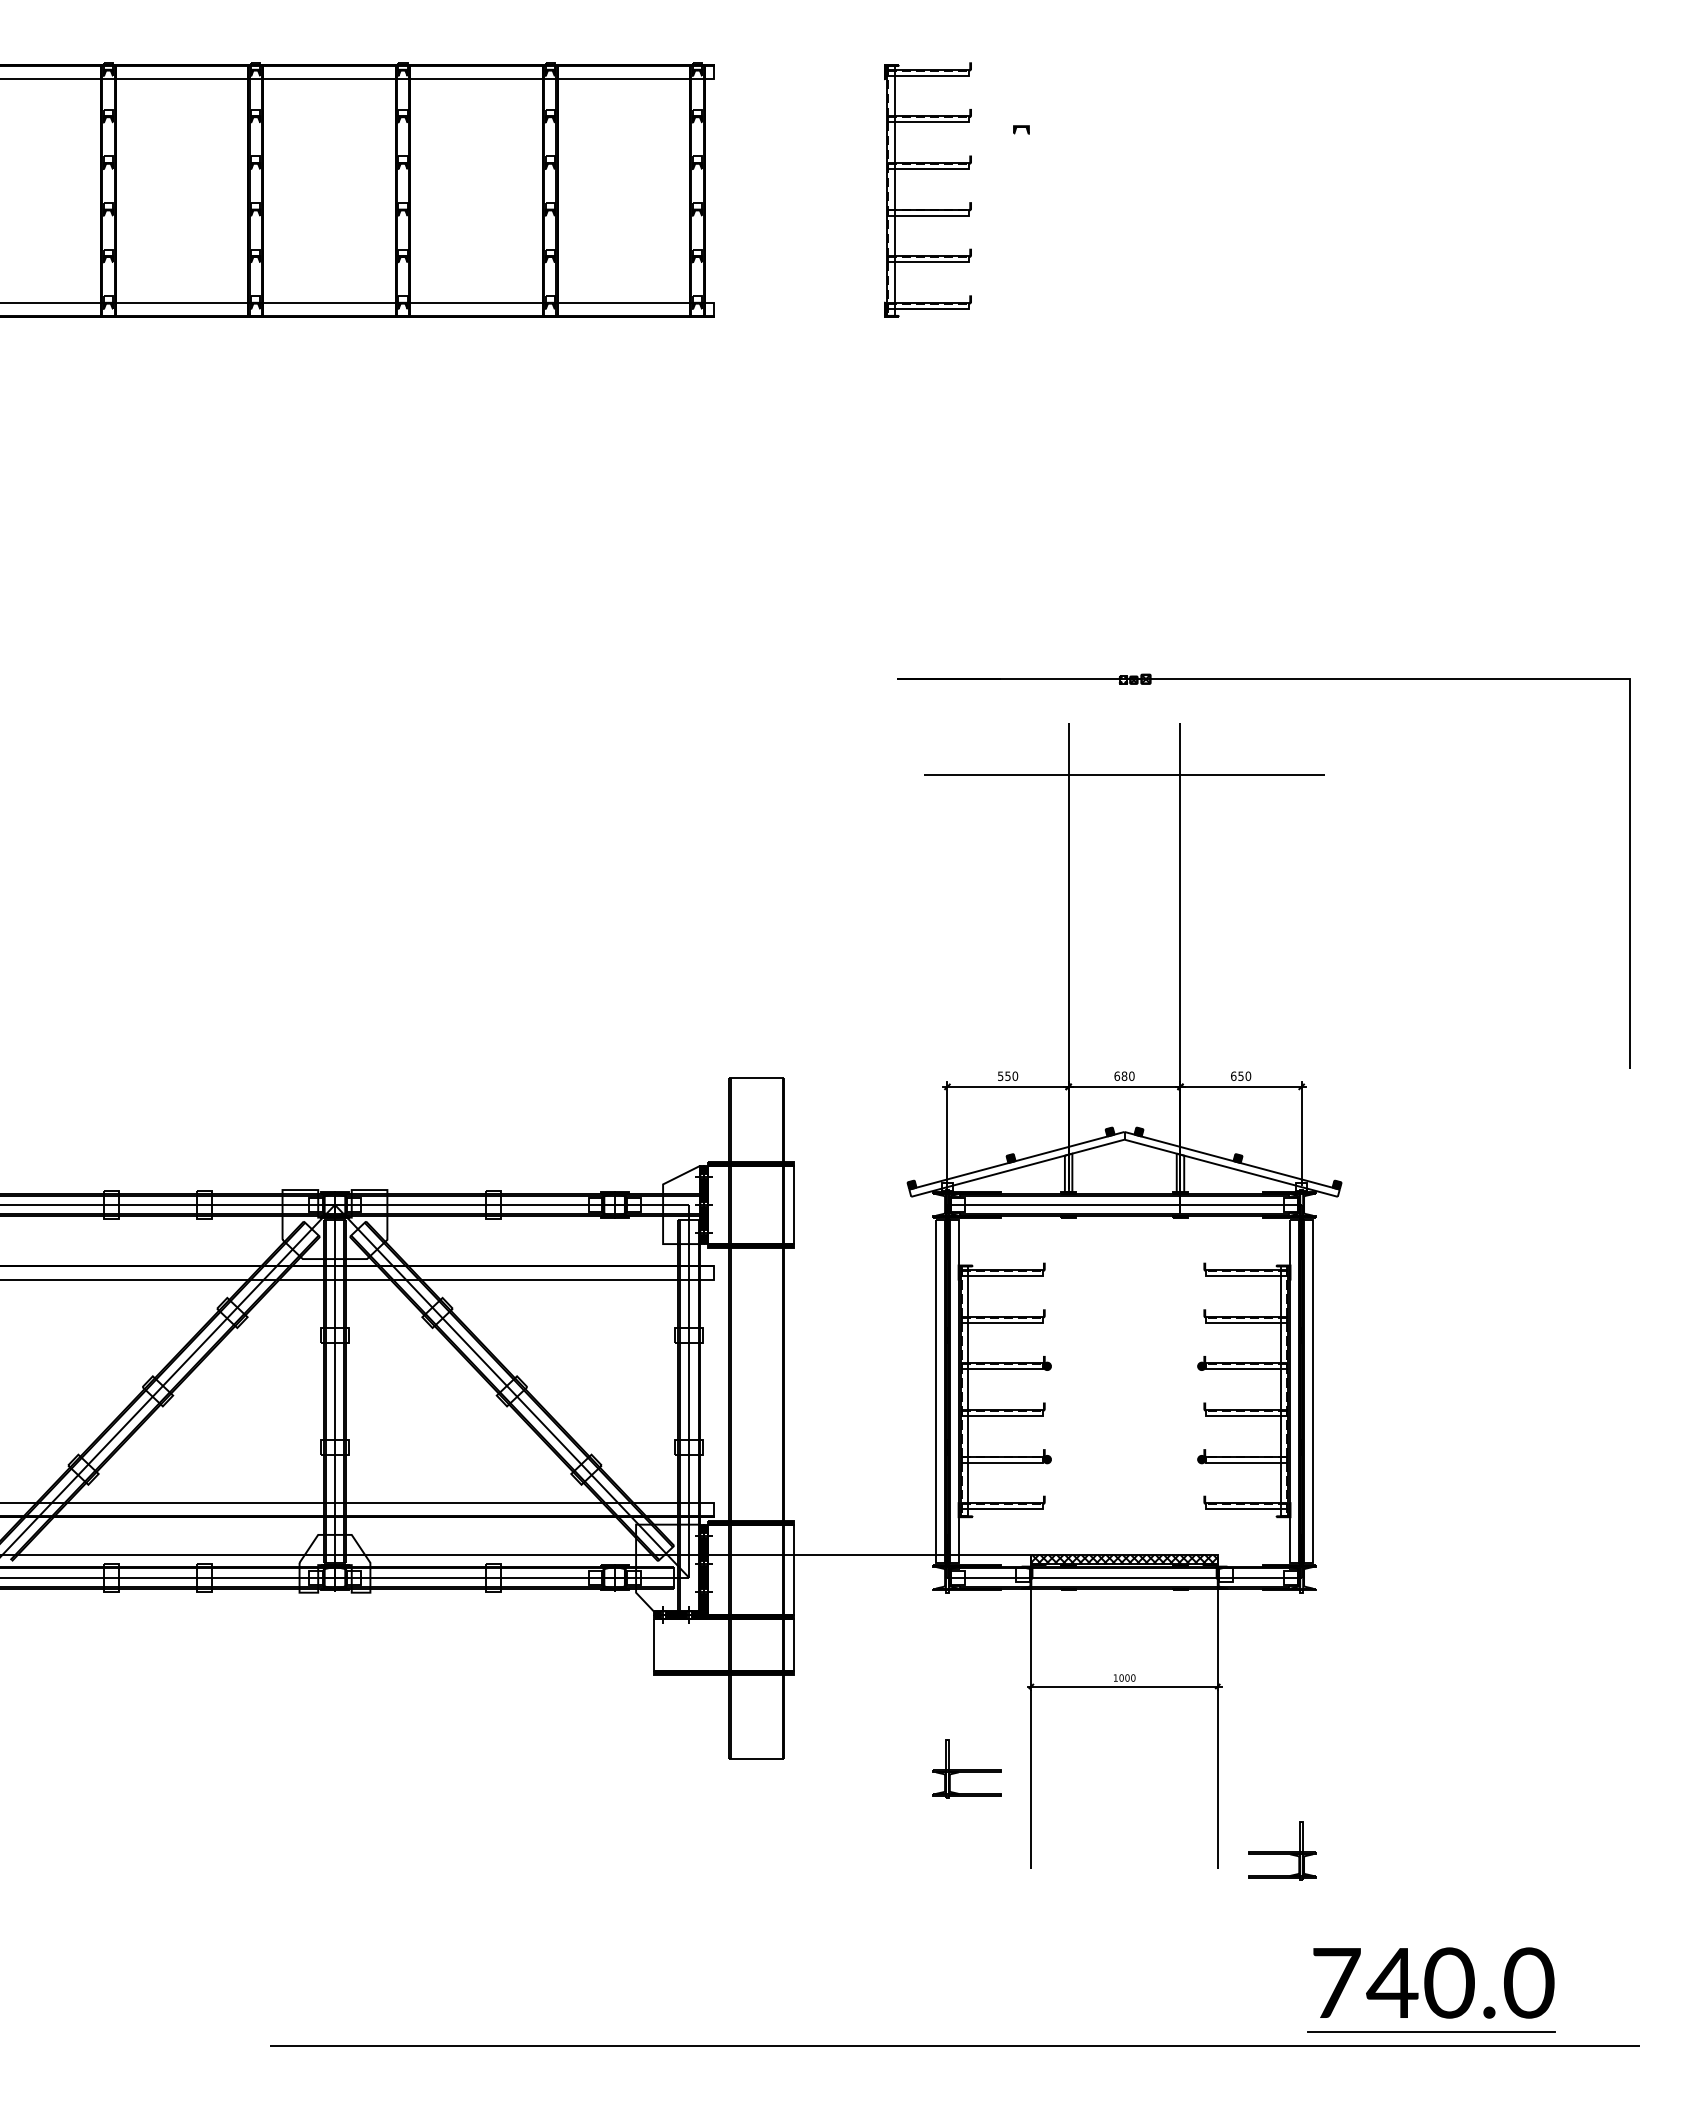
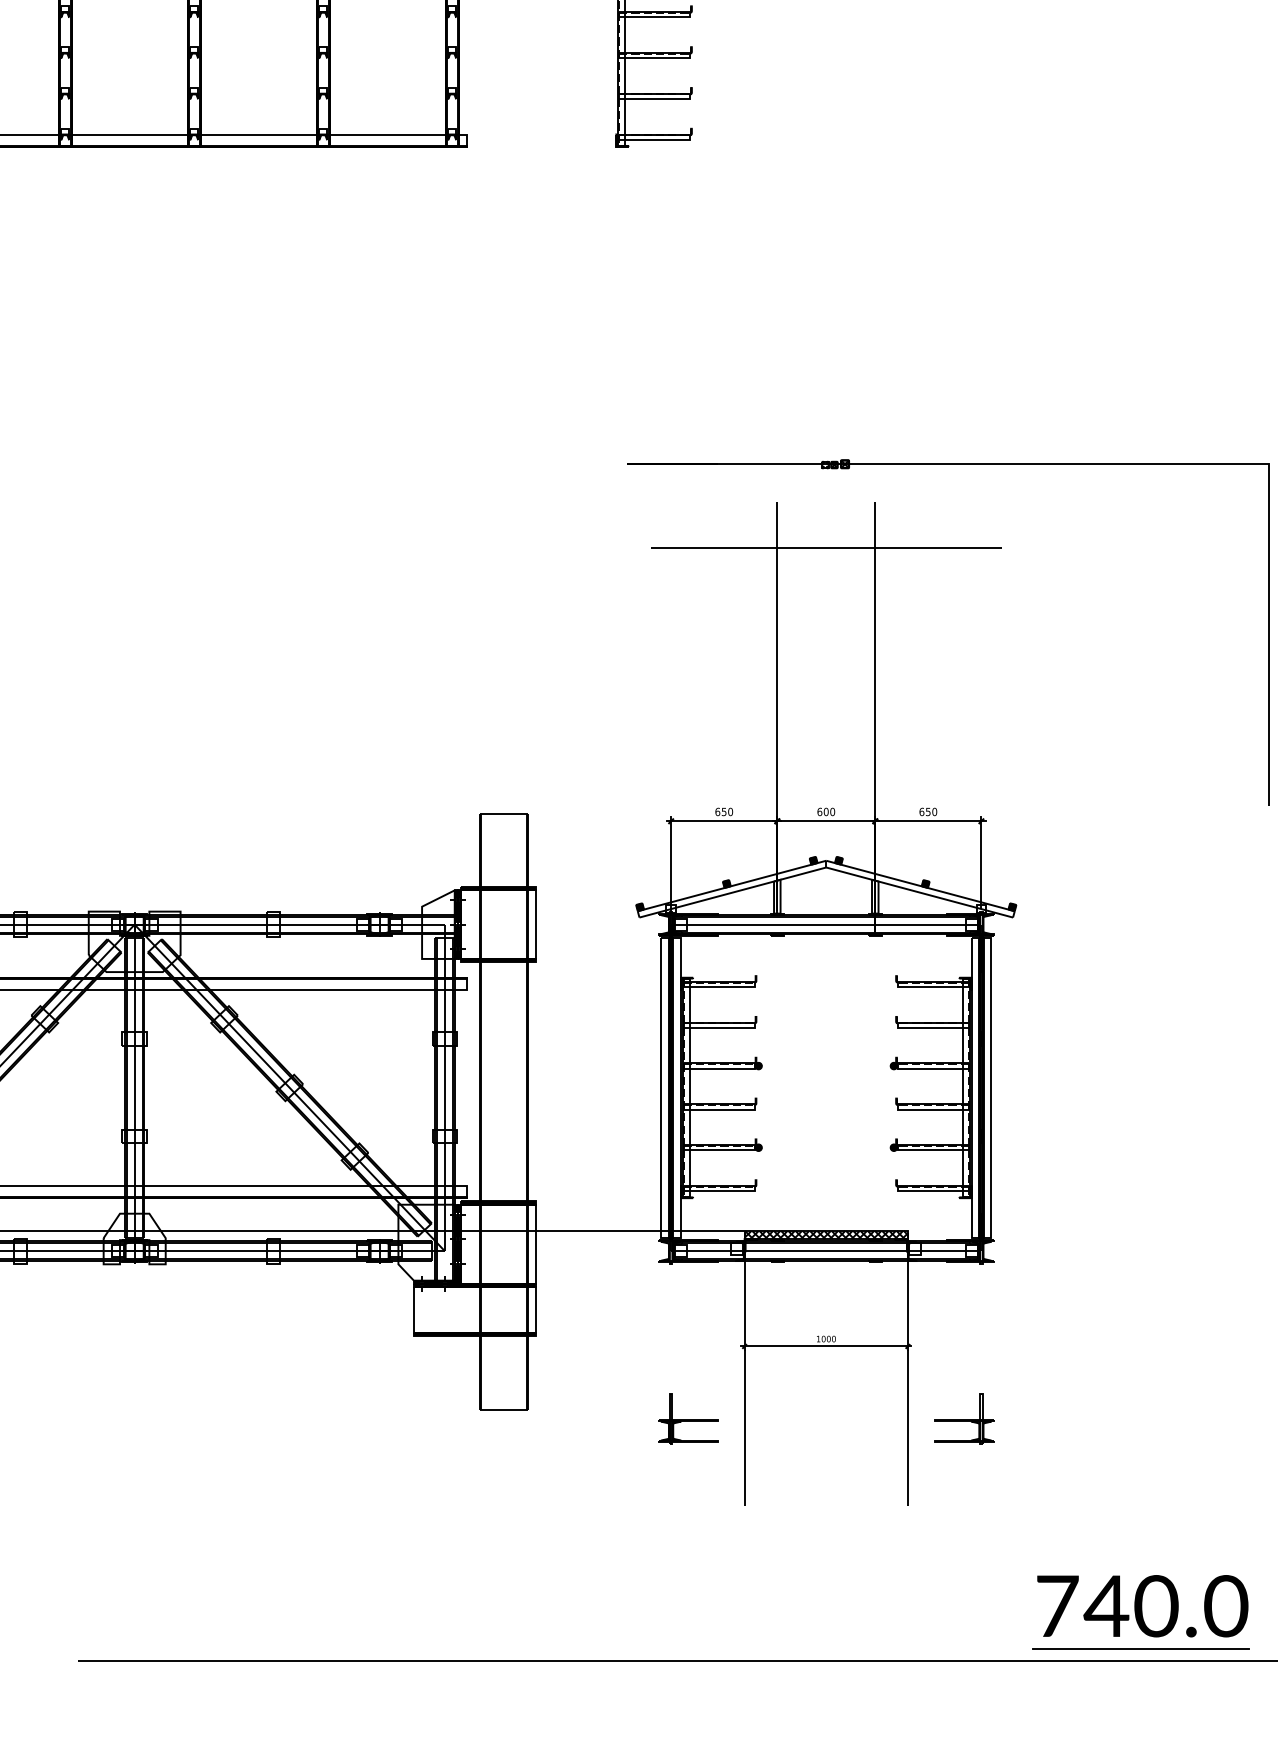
text: (1000, 1075) -> (717, 811), 550 -> 650
text: (1124, 1075) -> (826, 811), 680 -> 600
part: (1282, 1850) -> (964, 1418), moved
part: (1431, 1989) -> (1140, 1611), moved

